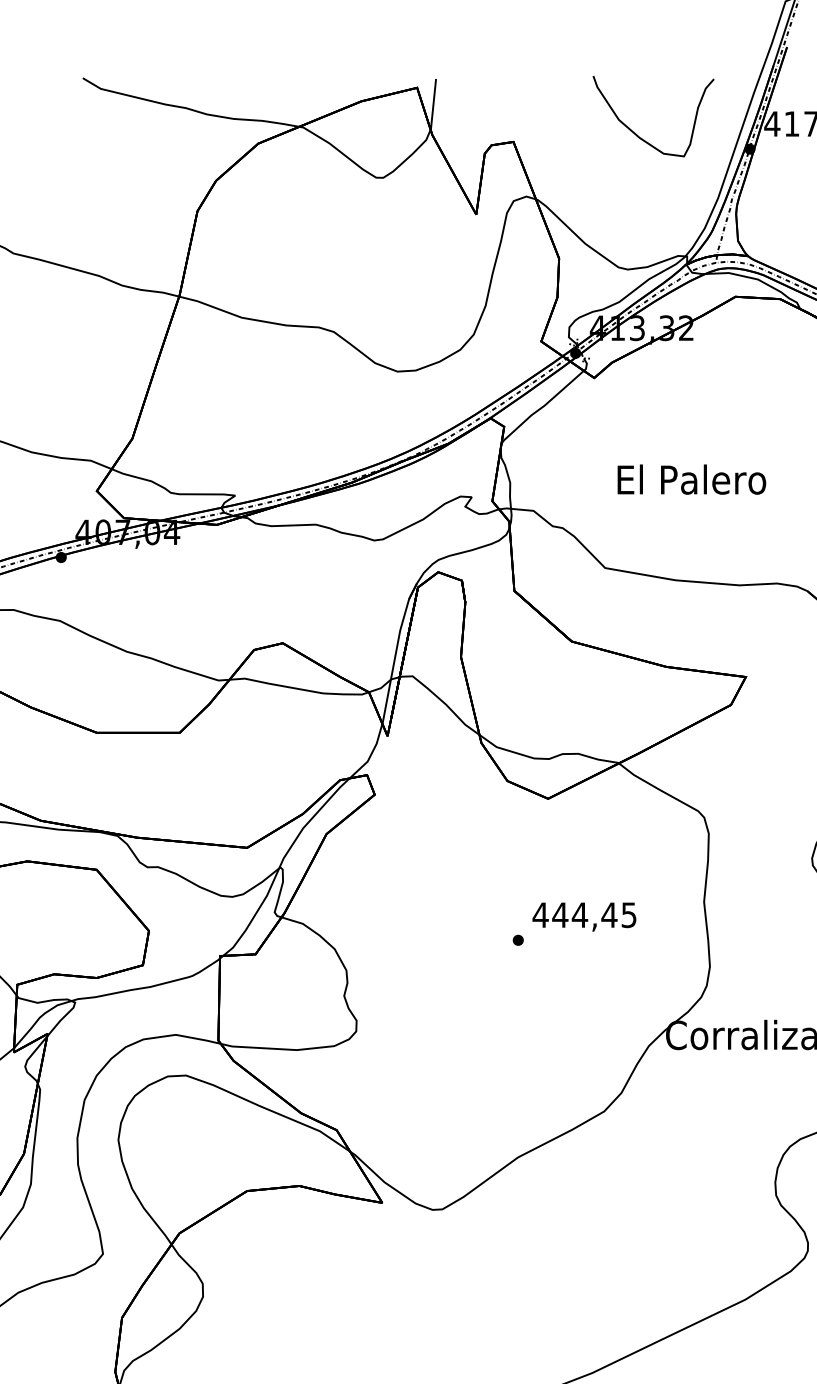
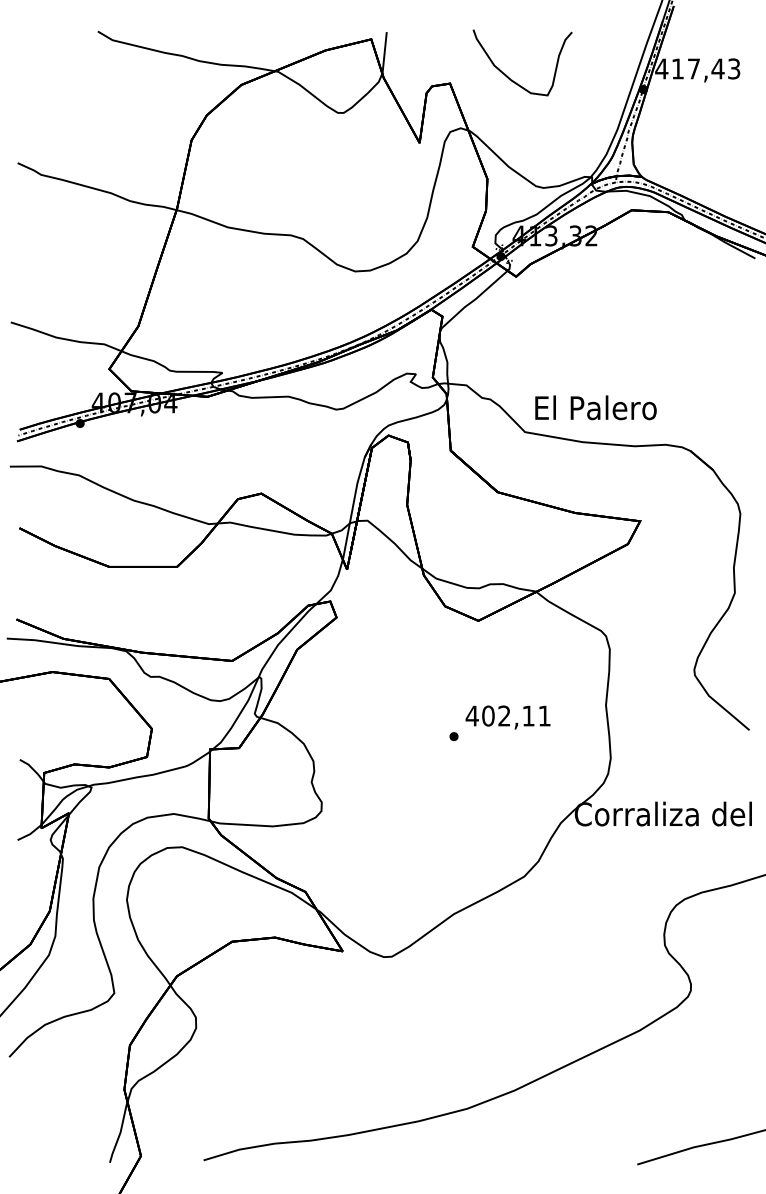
curve: (636, 133) -> (508, 76), moved
text: (691, 479) -> (595, 407), moved
text: (593, 914) -> (515, 715), 444,45 -> 402,11

